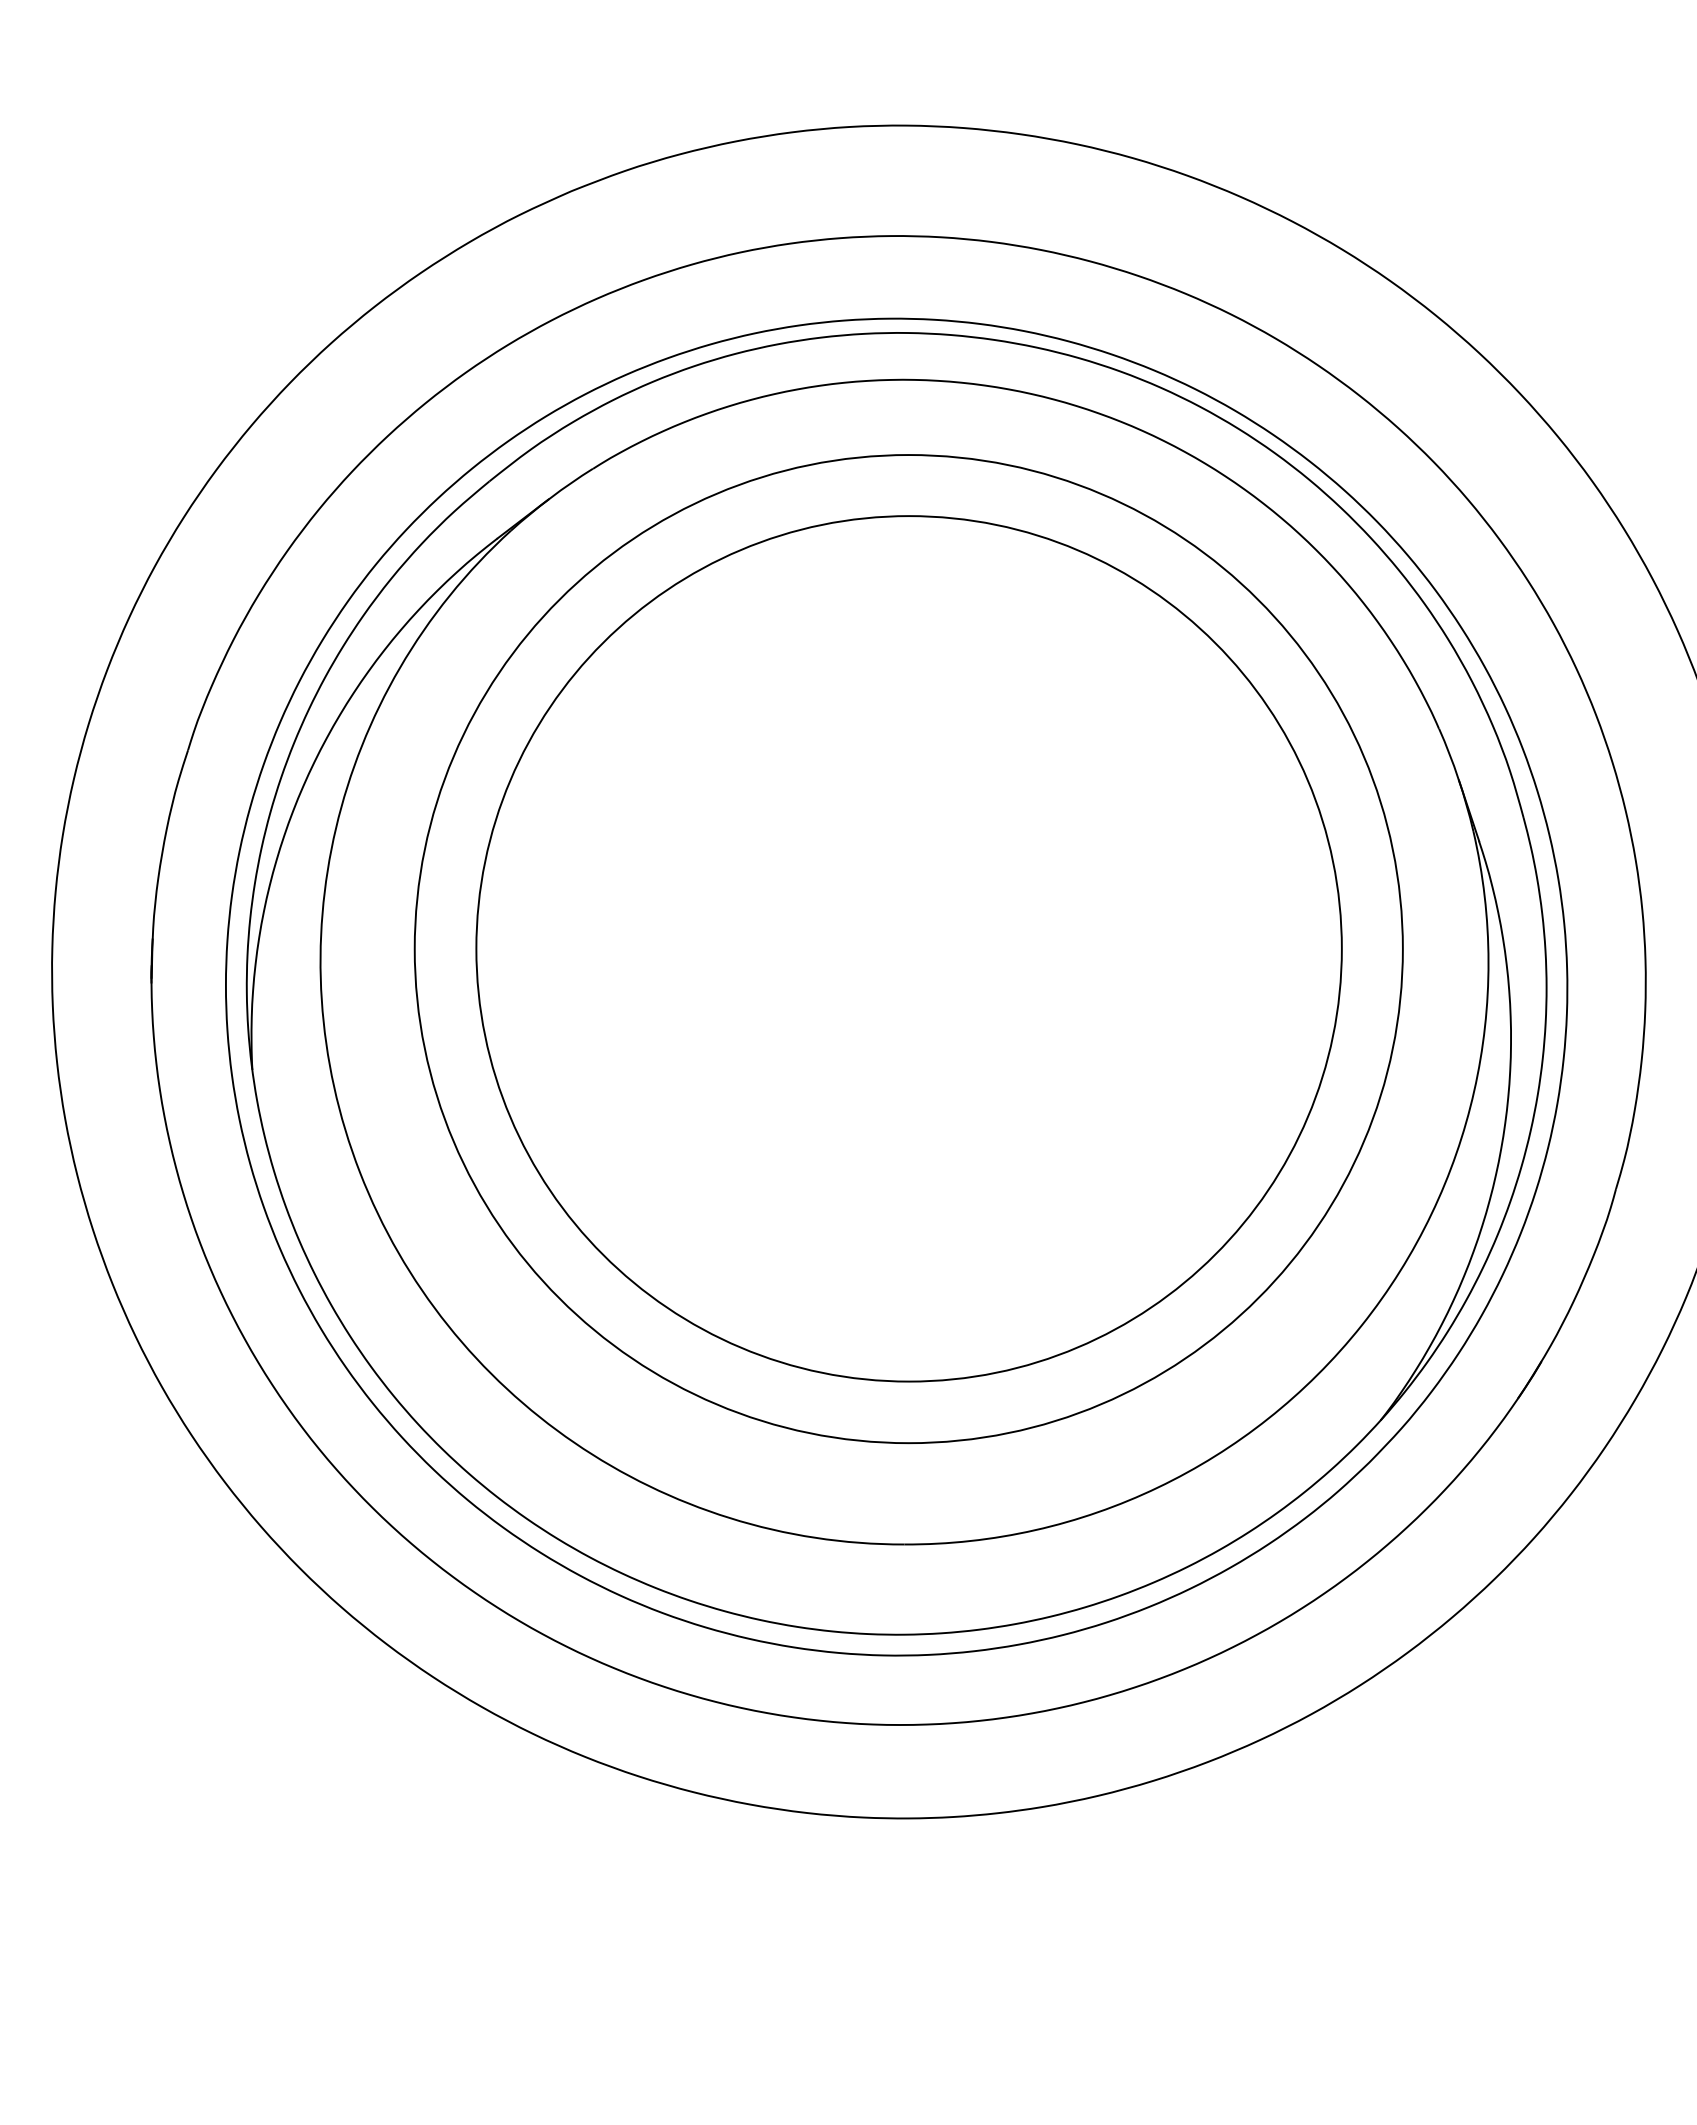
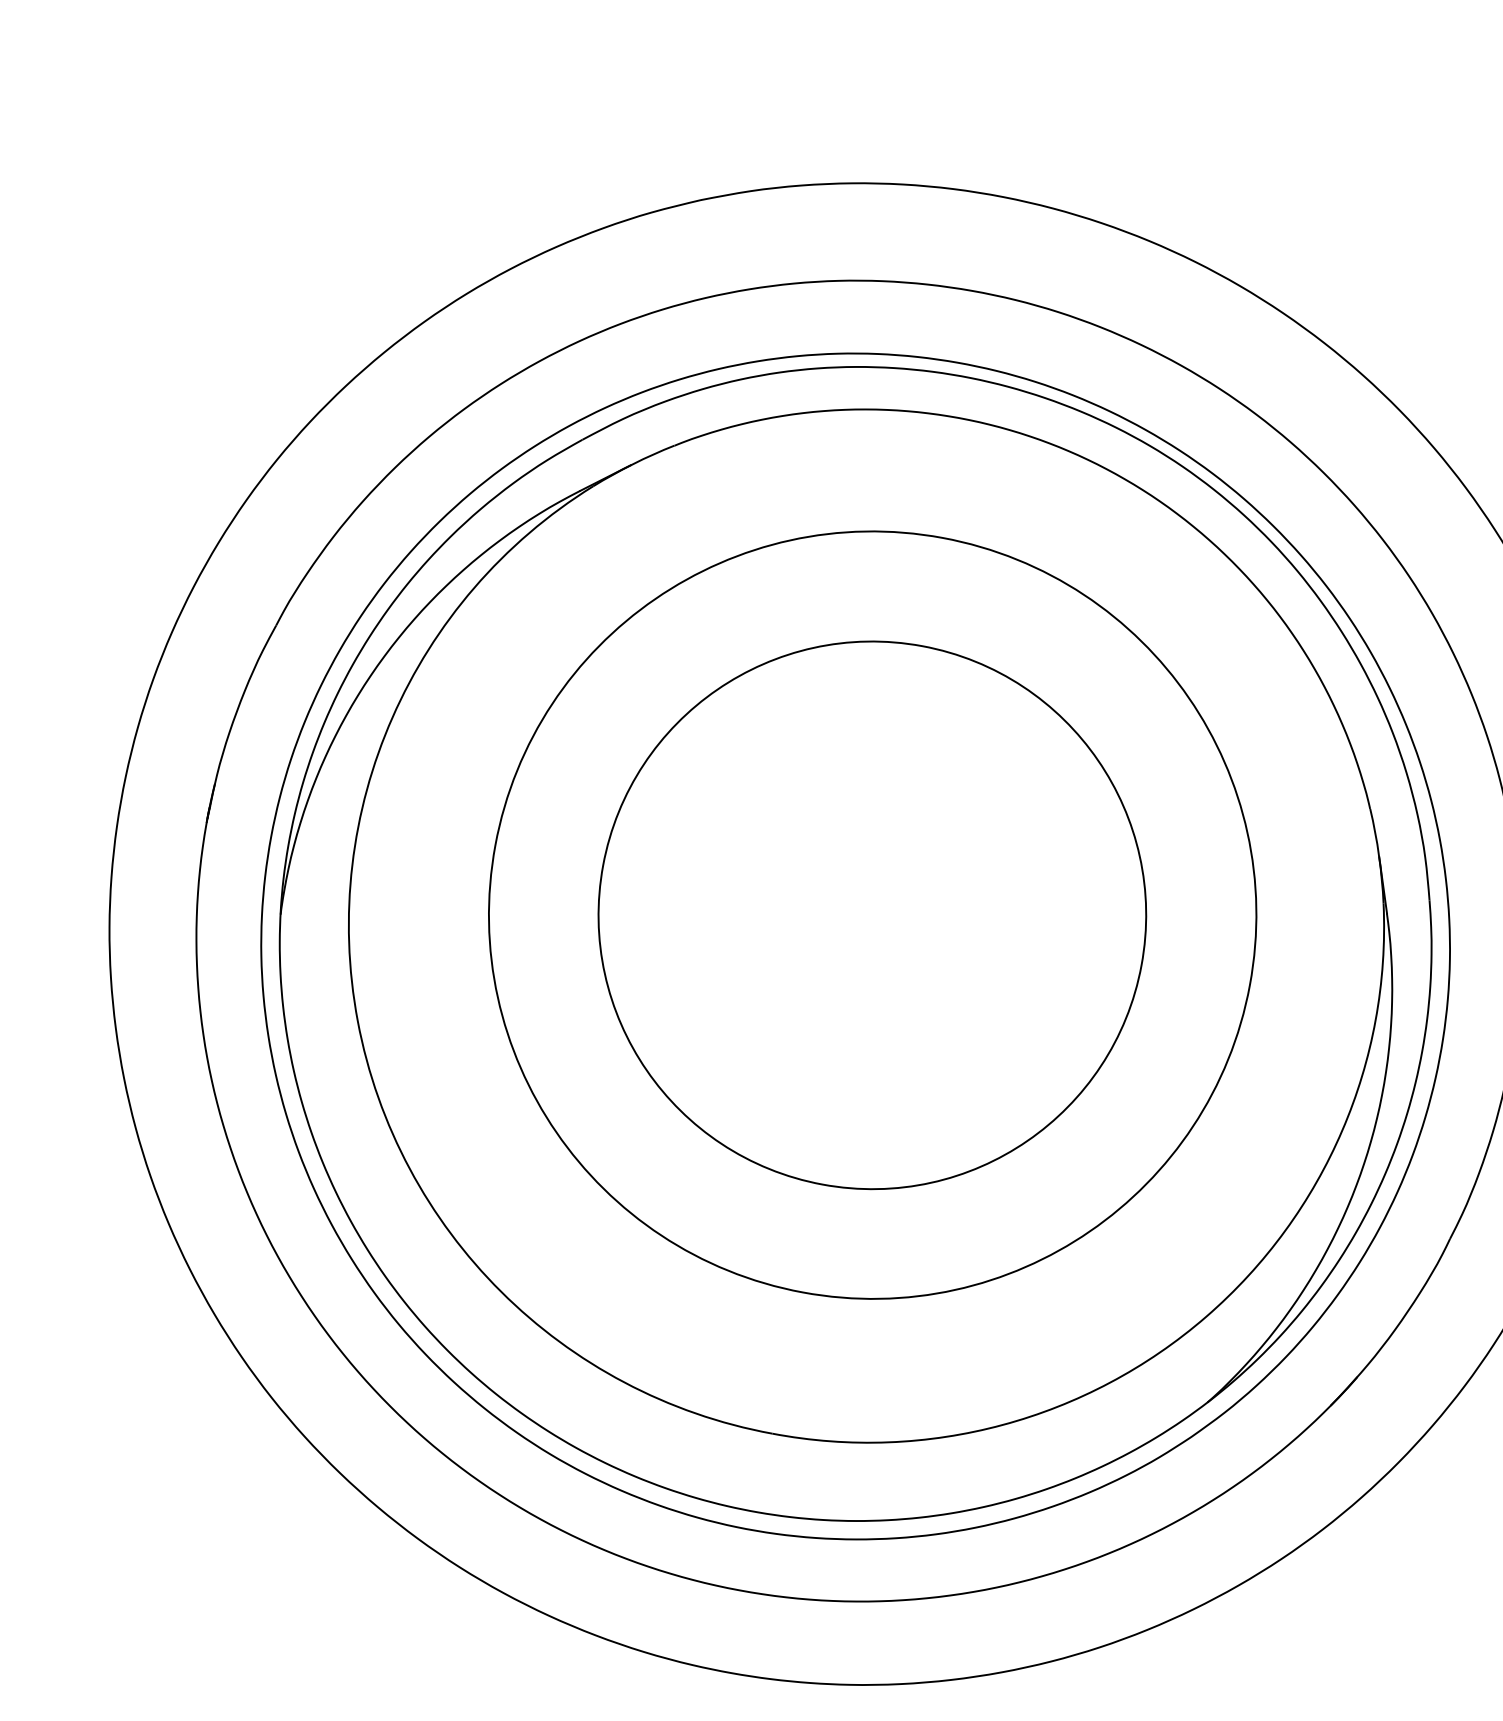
circle: (908, 948) -> (872, 914), size x0.62

